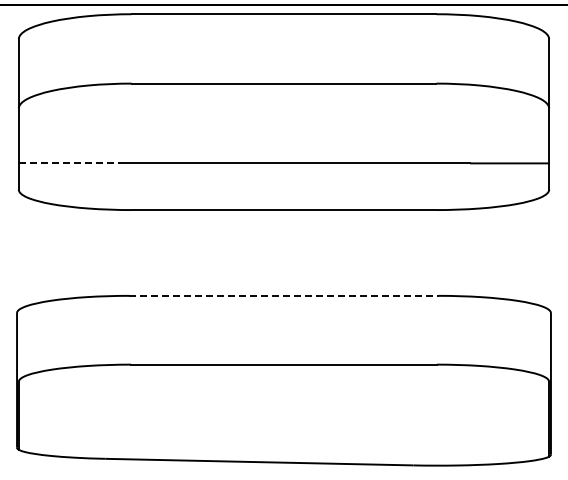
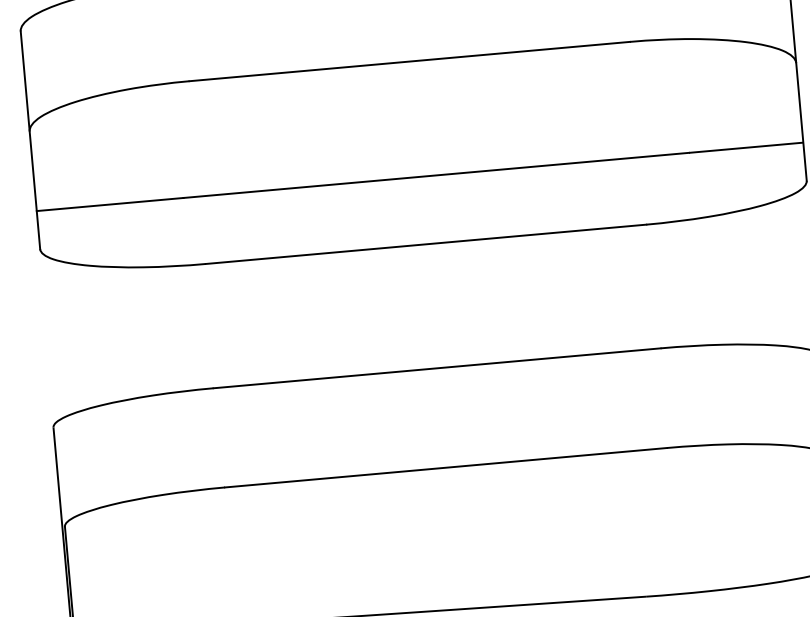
line: (69, 163) -> (110, 204), dashed -> solid
line: (284, 295) -> (437, 367), dashed -> solid

